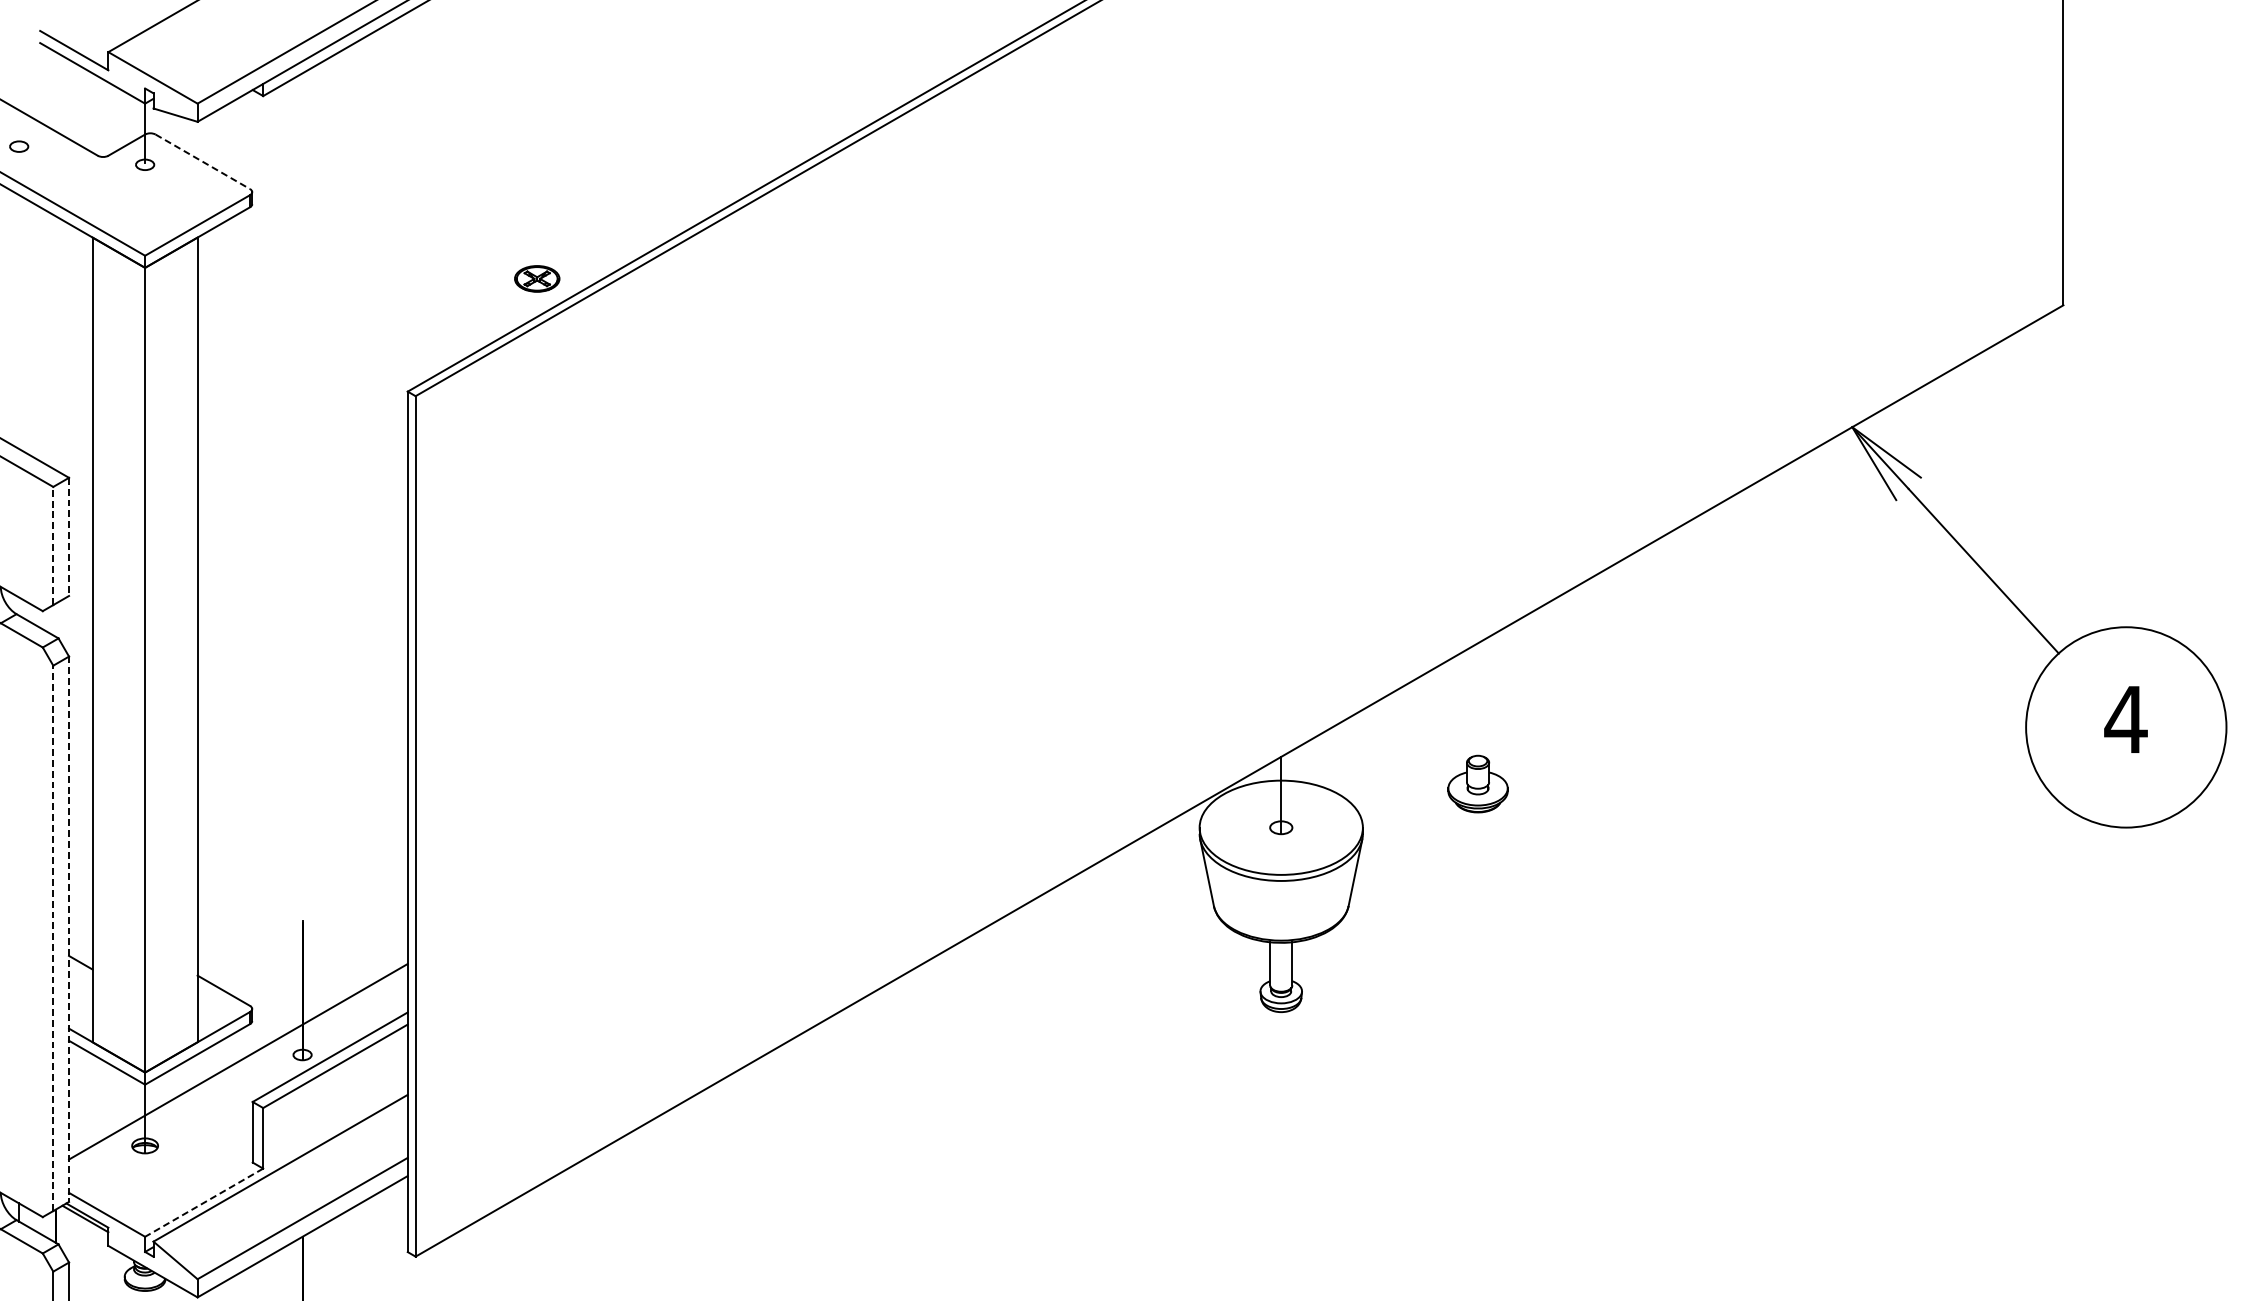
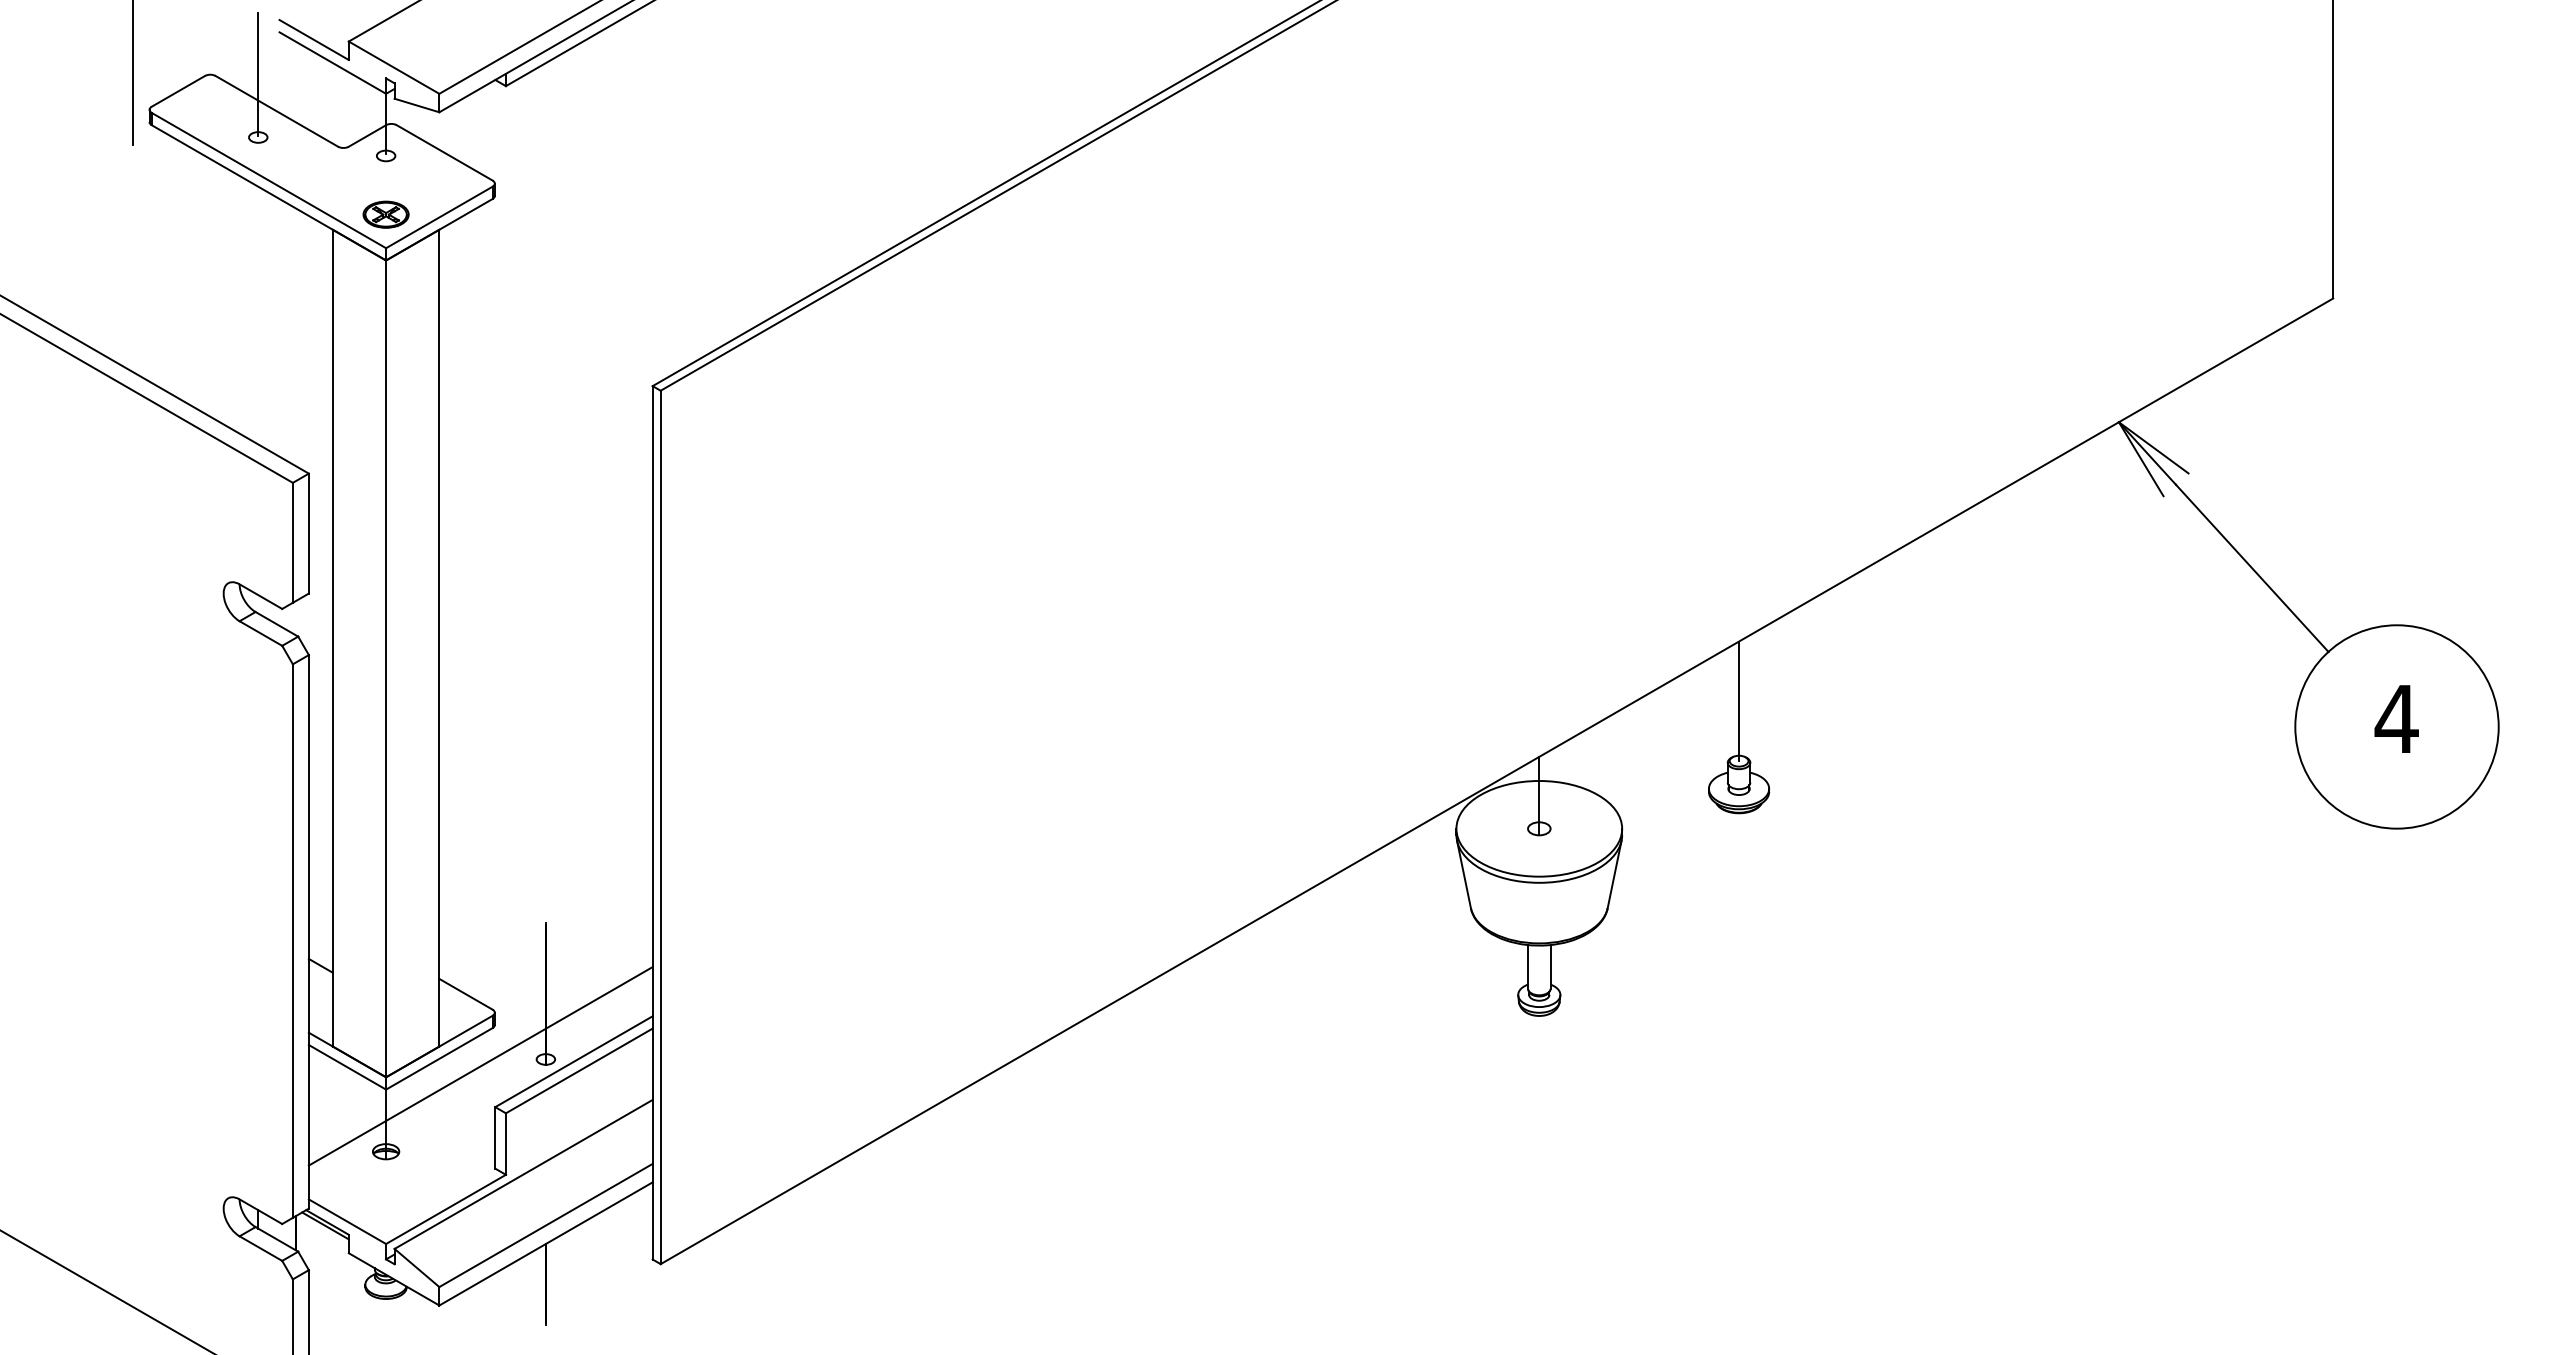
line: (19, 84) -> (258, 74), added
line: (203, 162) -> (445, 153), dashed -> solid
part: (536, 278) -> (385, 214), moved
line: (68, 536) -> (308, 533), dashed -> solid
line: (52, 545) -> (292, 542), dashed -> solid
line: (1478, 702) -> (1739, 701), added
line: (68, 928) -> (308, 931), dashed -> solid
line: (52, 938) -> (292, 941), dashed -> solid
line: (203, 1202) -> (445, 1209), dashed -> solid

